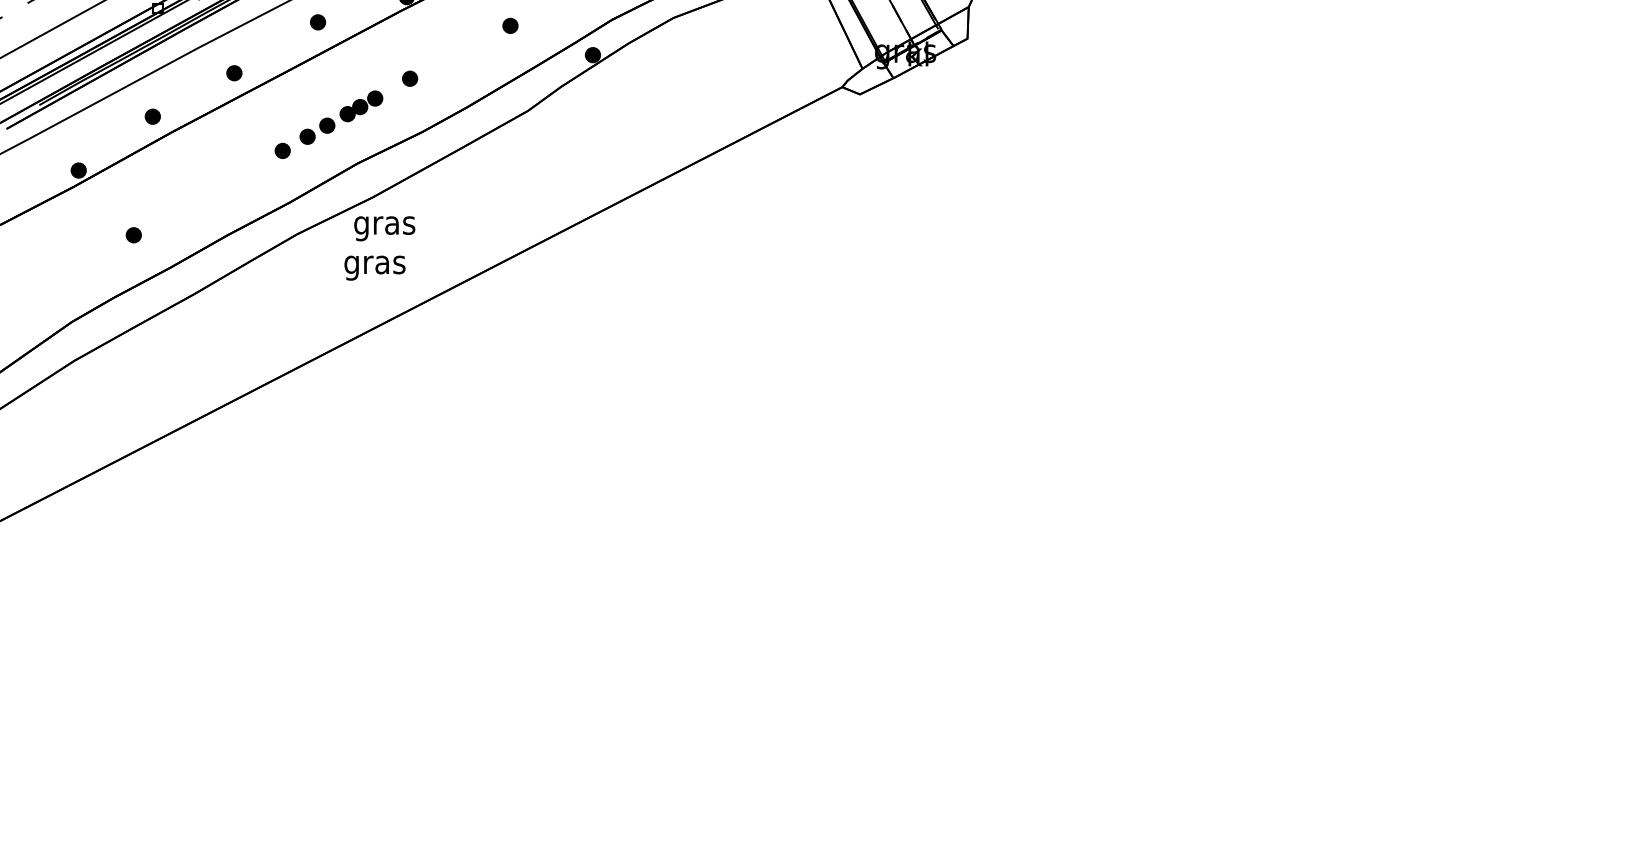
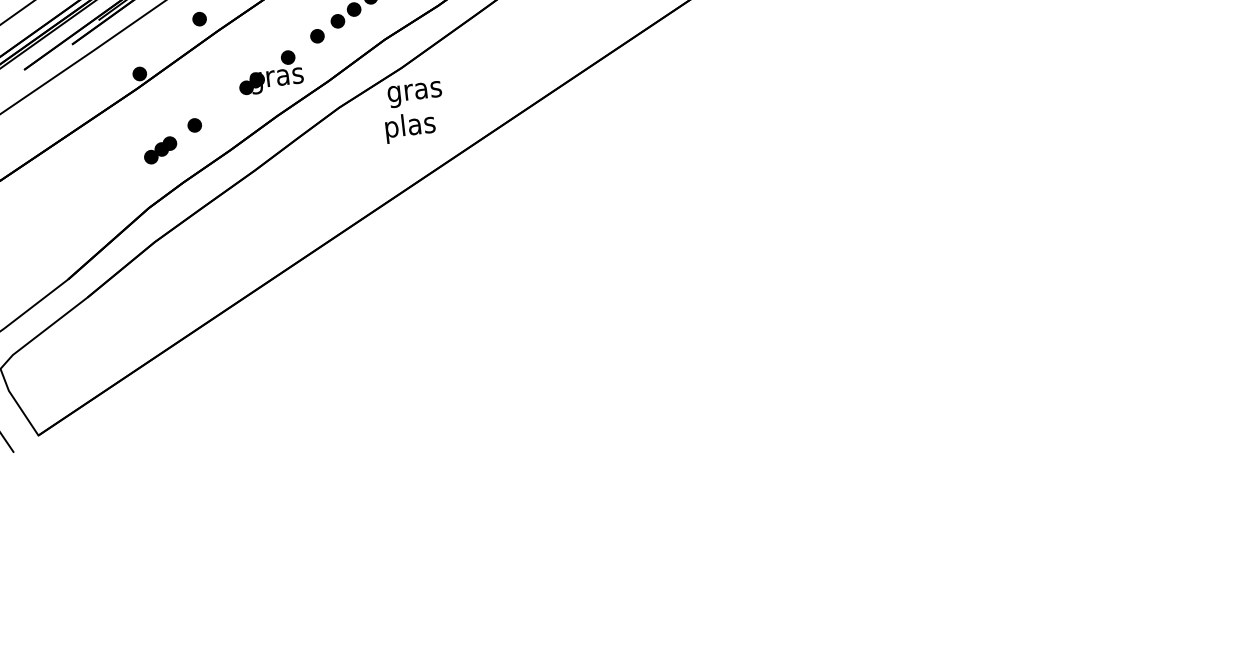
part: (224, 185) -> (269, 72), added
part: (92, 258) -> (160, 150), added
text: (374, 264) -> (409, 127), gras -> plas

